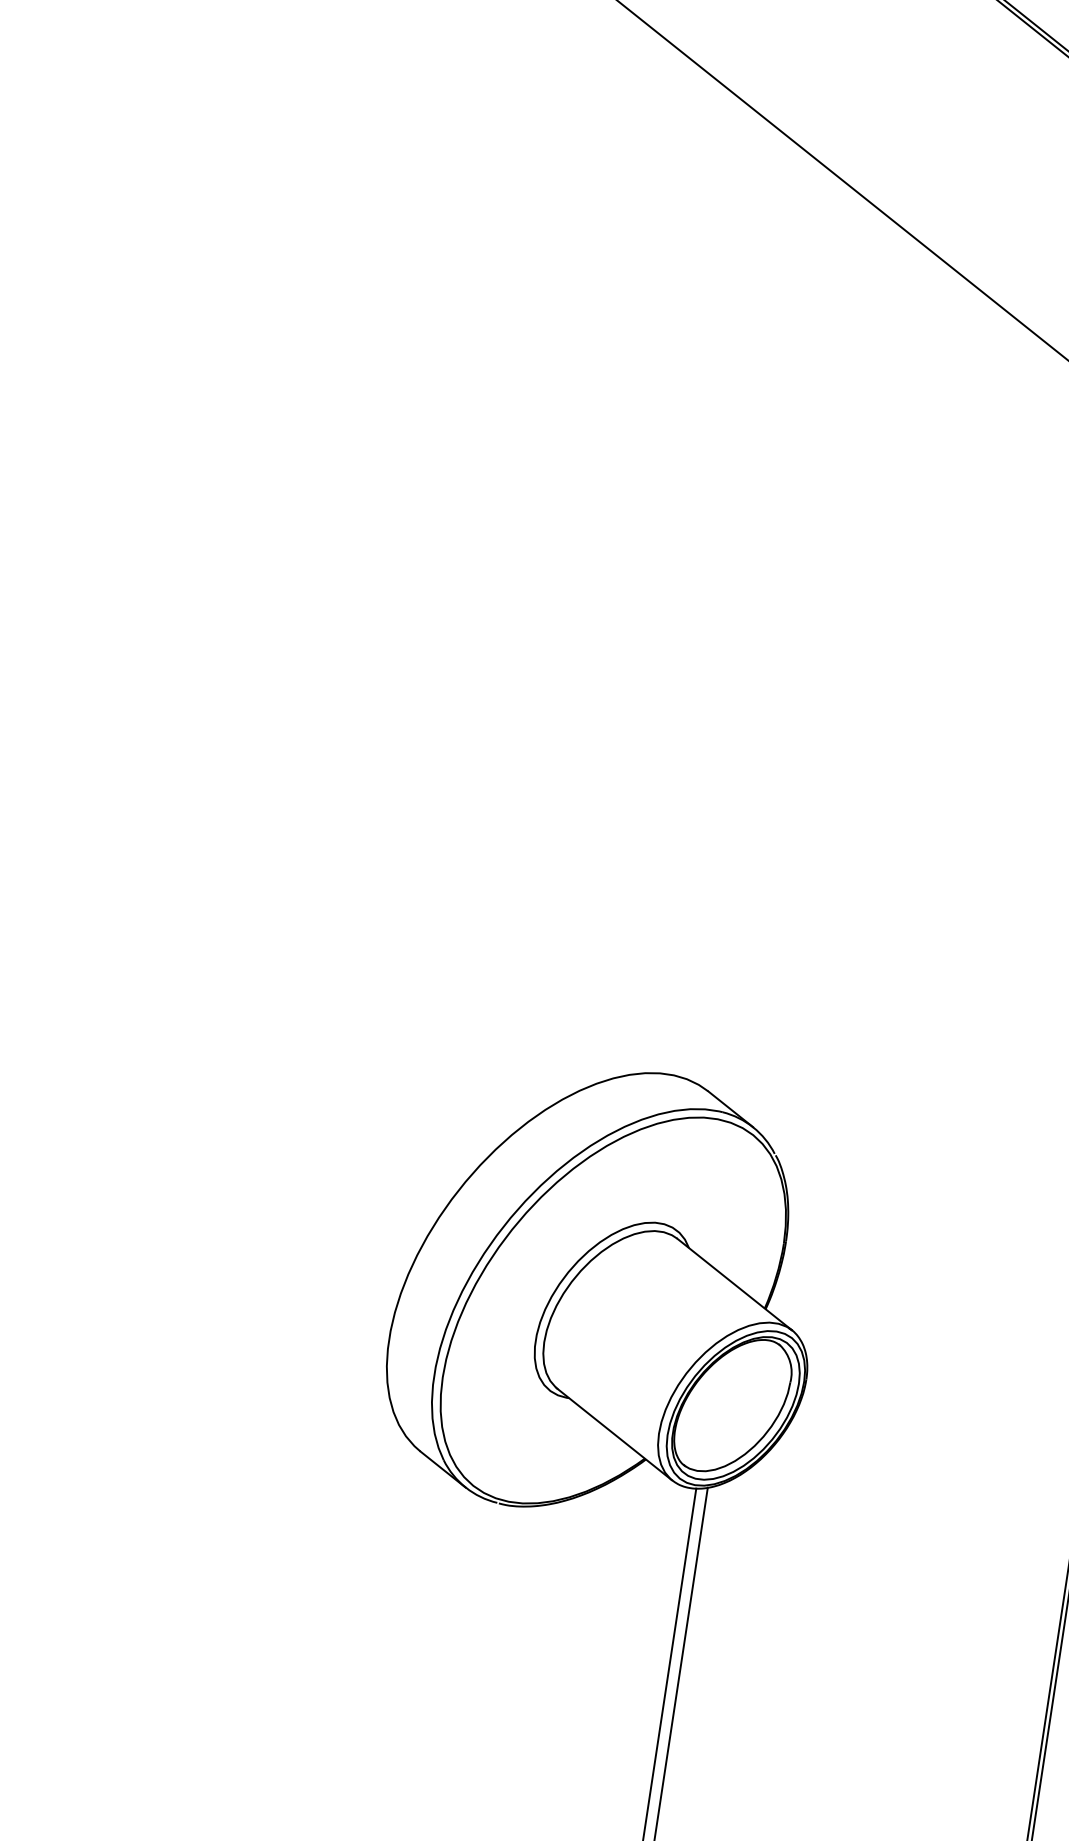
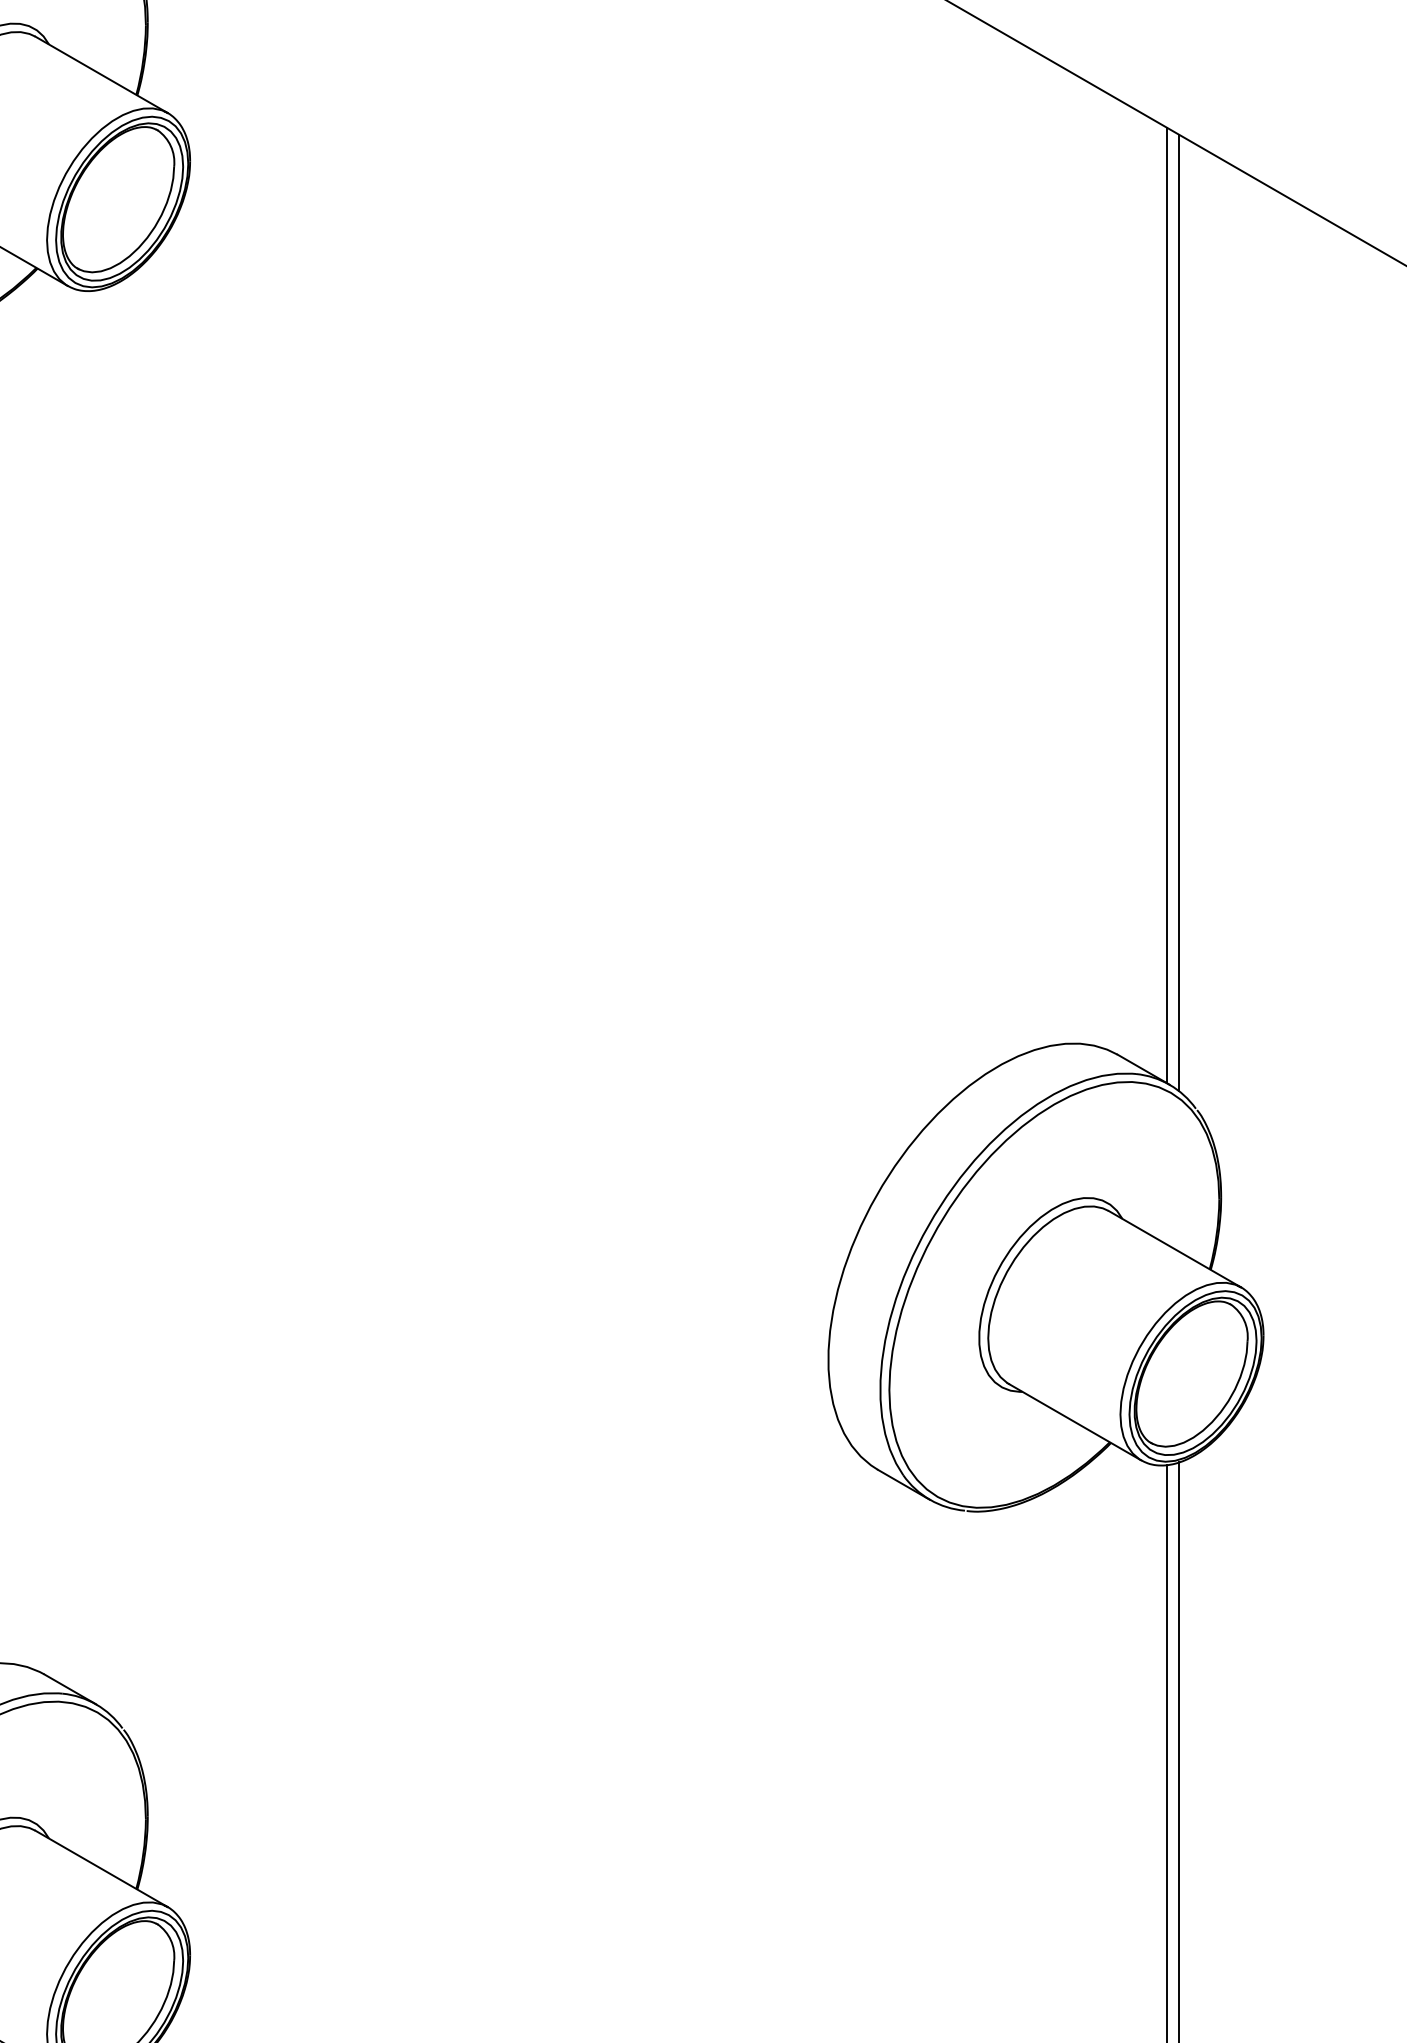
line: (820, 671) -> (1167, 605), added
line: (830, 679) -> (1179, 612), added

